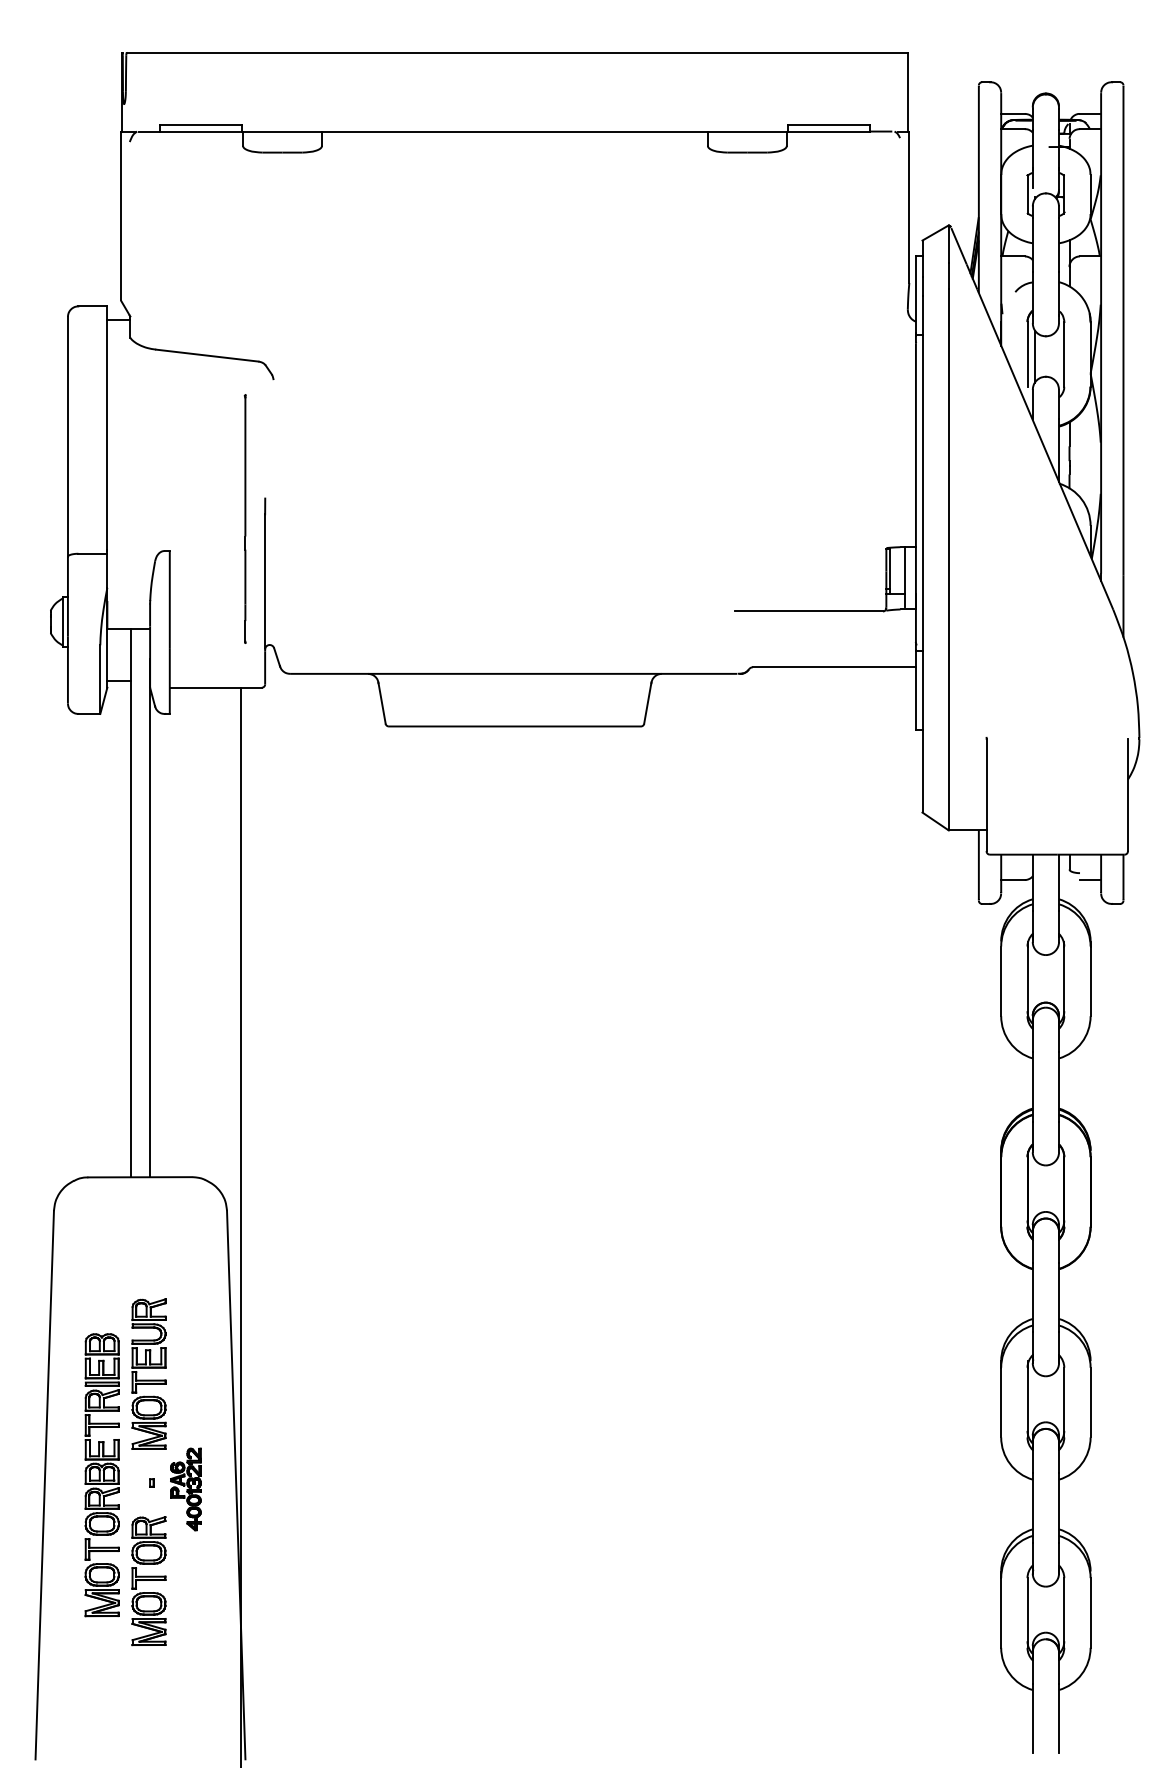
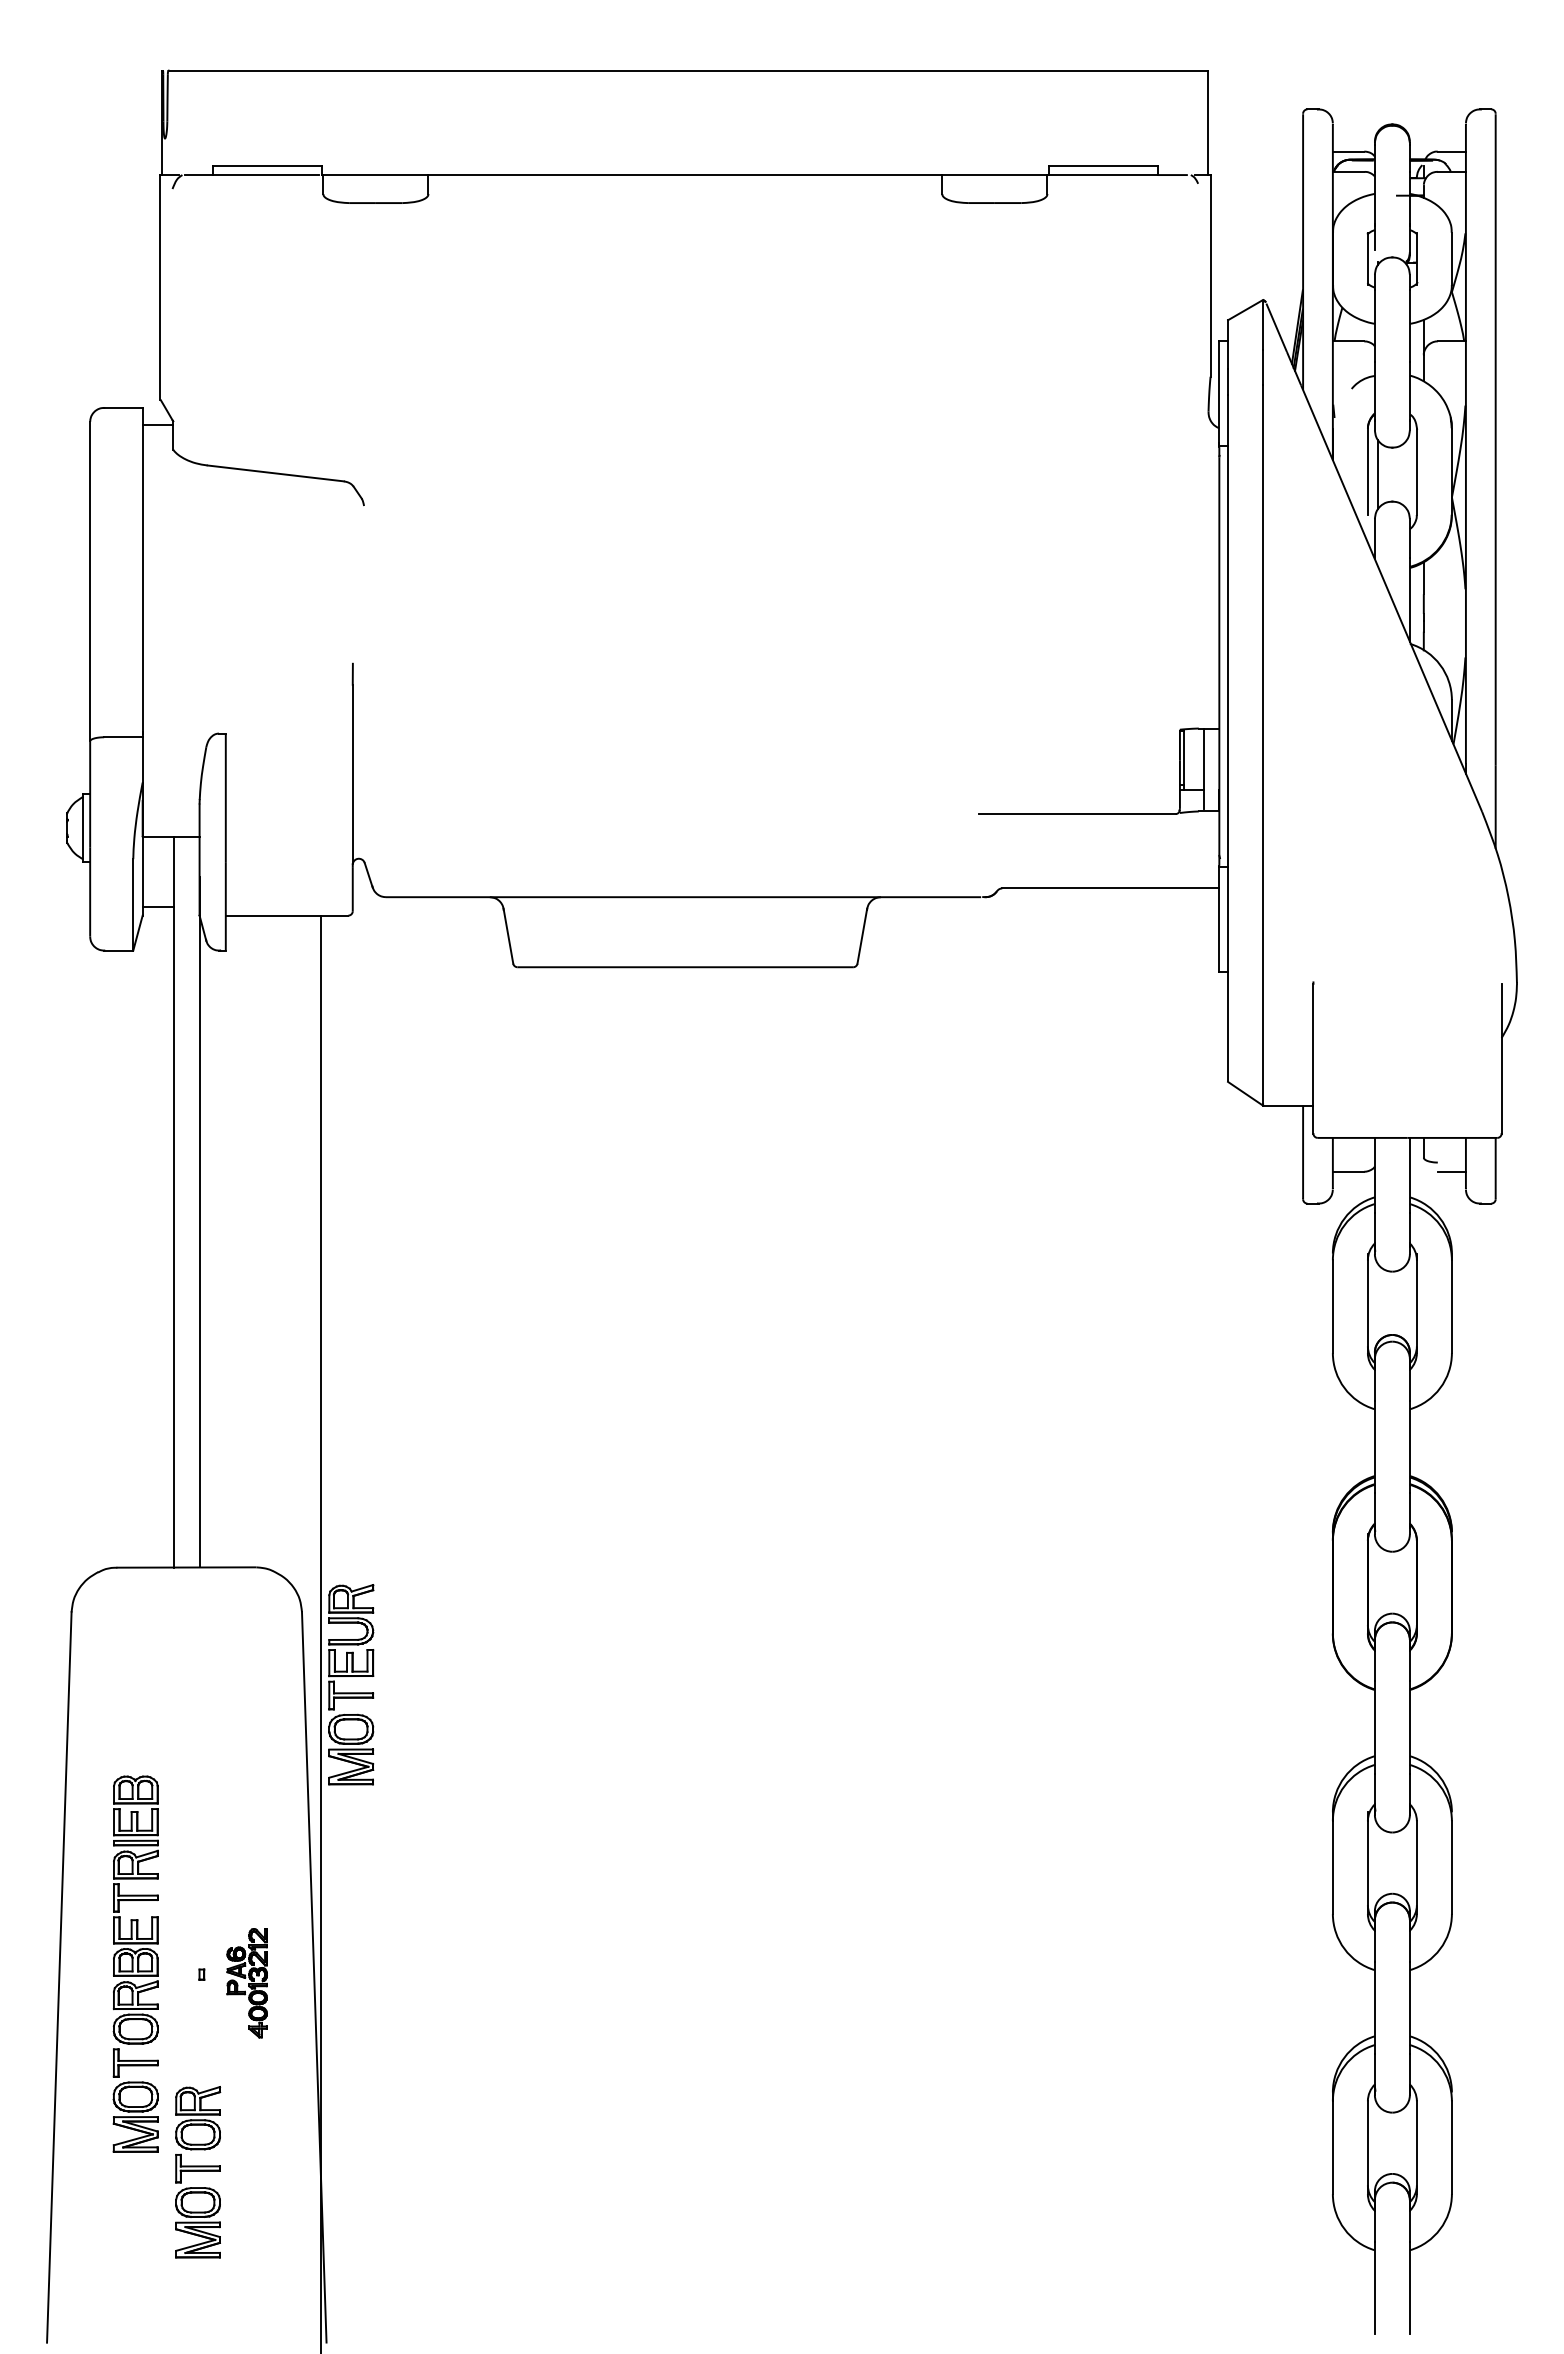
line: (244, 519) -> (325, 691), removed
part: (149, 1368) -> (351, 1676), moved
part: (149, 1581) -> (198, 2172), moved

